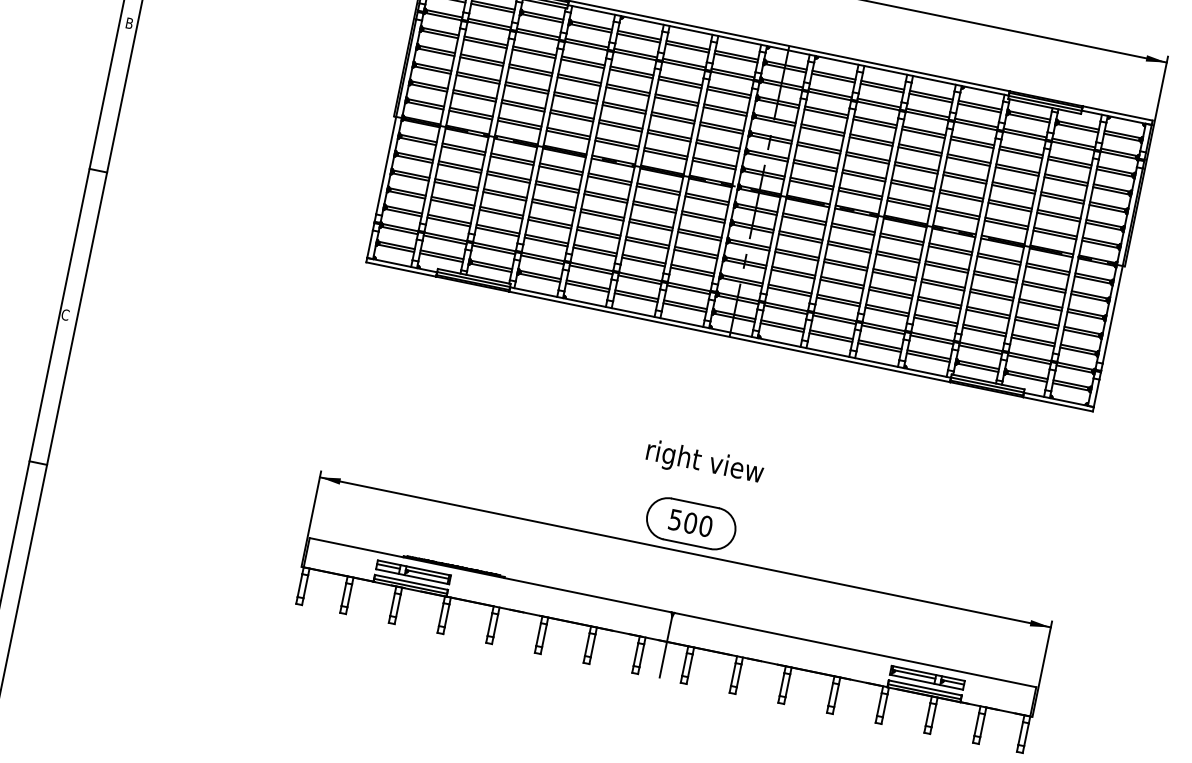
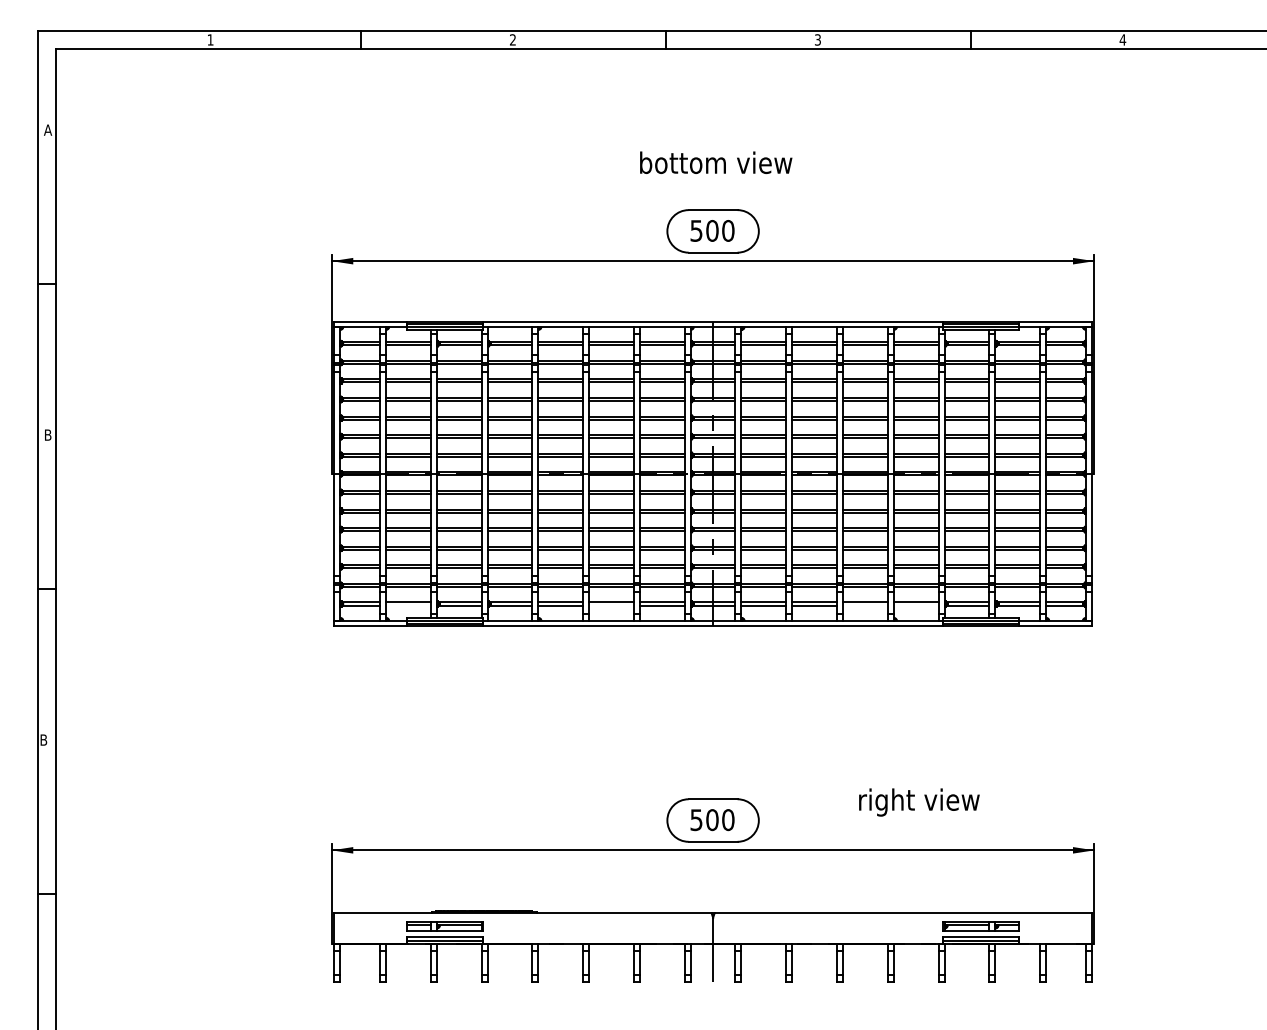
line: (441, 257) -> (408, 605), removed
line: (636, 297) -> (611, 605), removed
text: (65, 314) -> (43, 739), C -> B
line: (879, 347) -> (865, 605), removed
line: (927, 357) -> (915, 605), removed
text: (704, 463) -> (919, 802), moved

